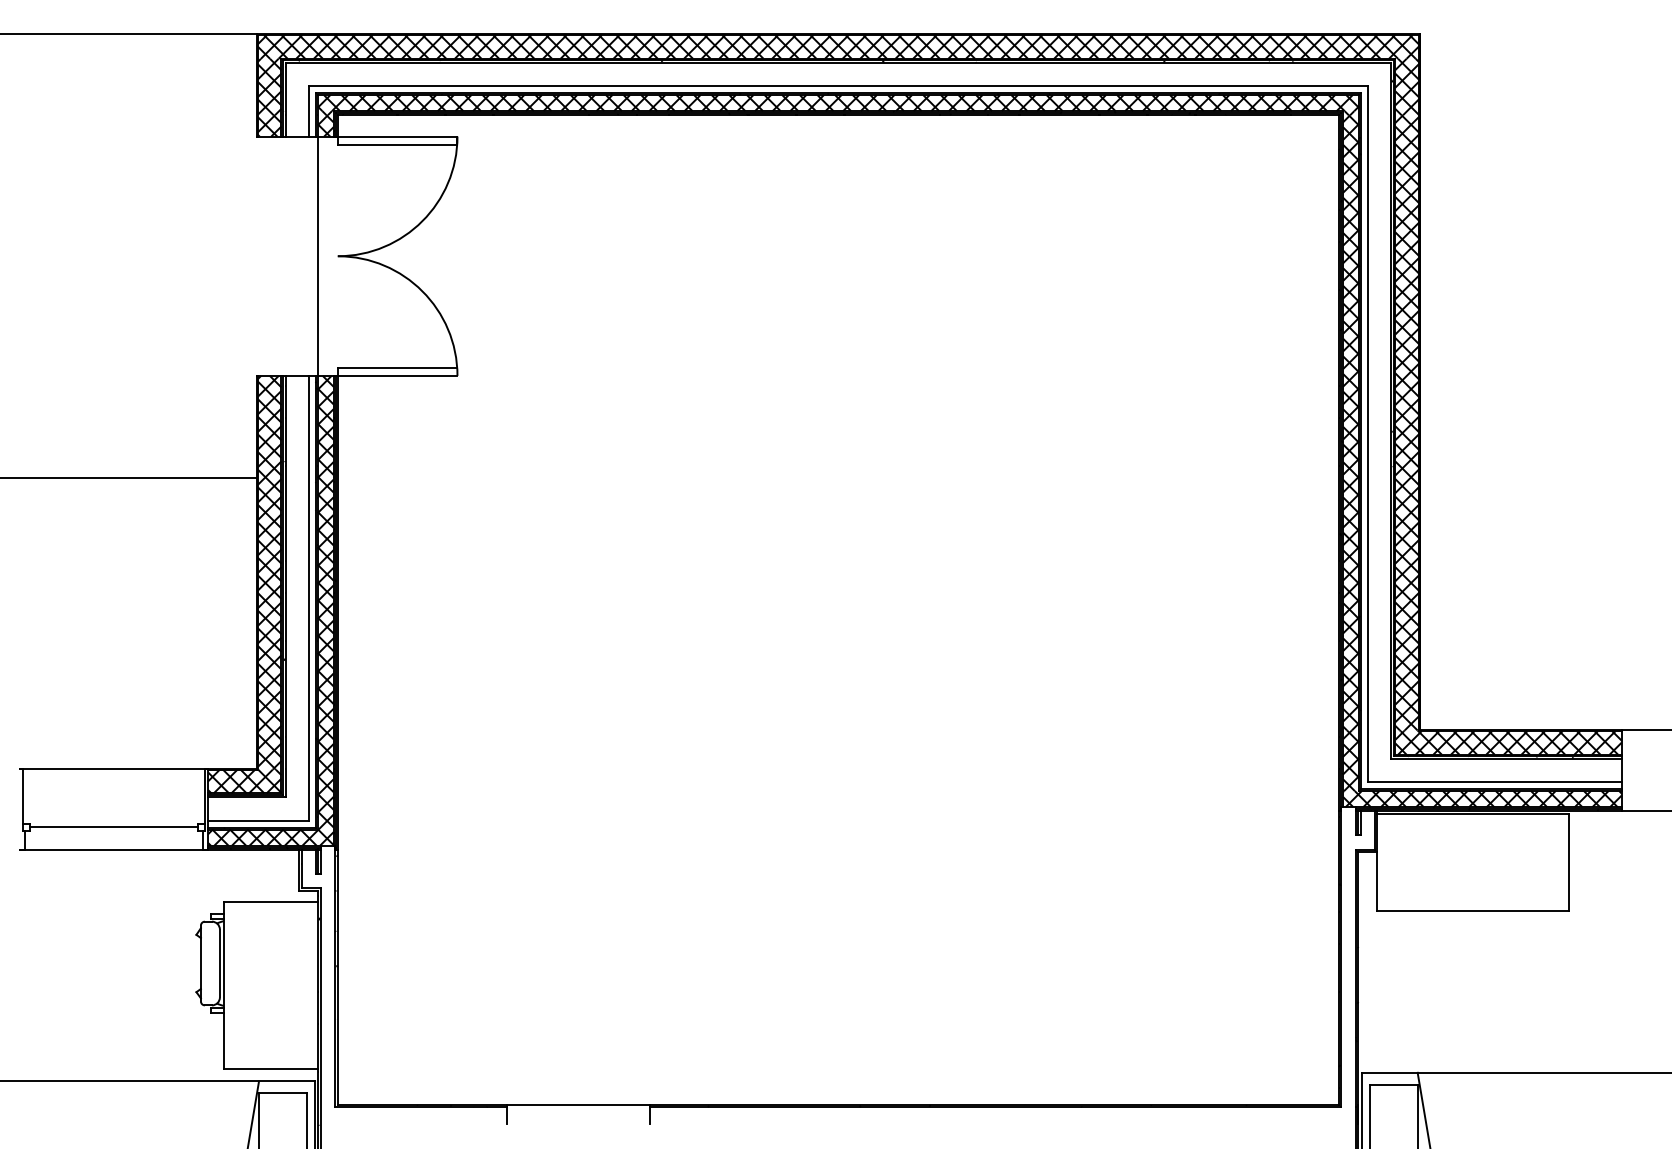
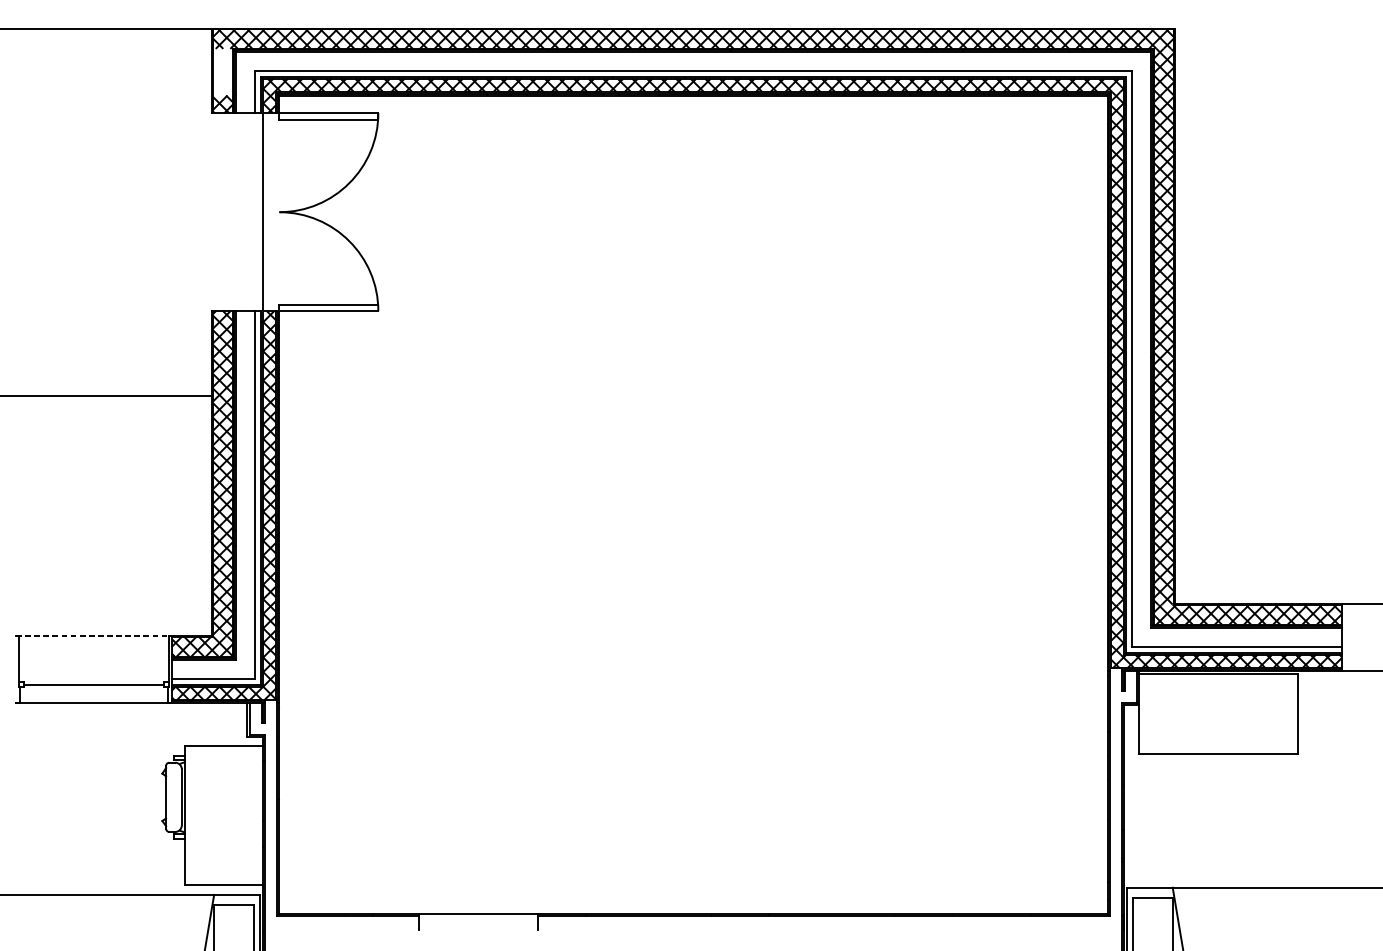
hatch: (269, 86) -> (222, 71), removed
line: (114, 768) -> (94, 635), solid -> dashed

